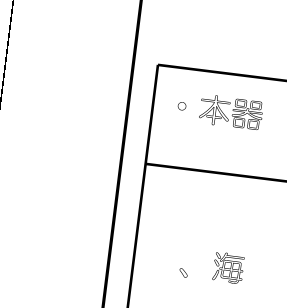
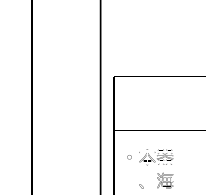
part: (220, 111) -> (150, 157), moved

